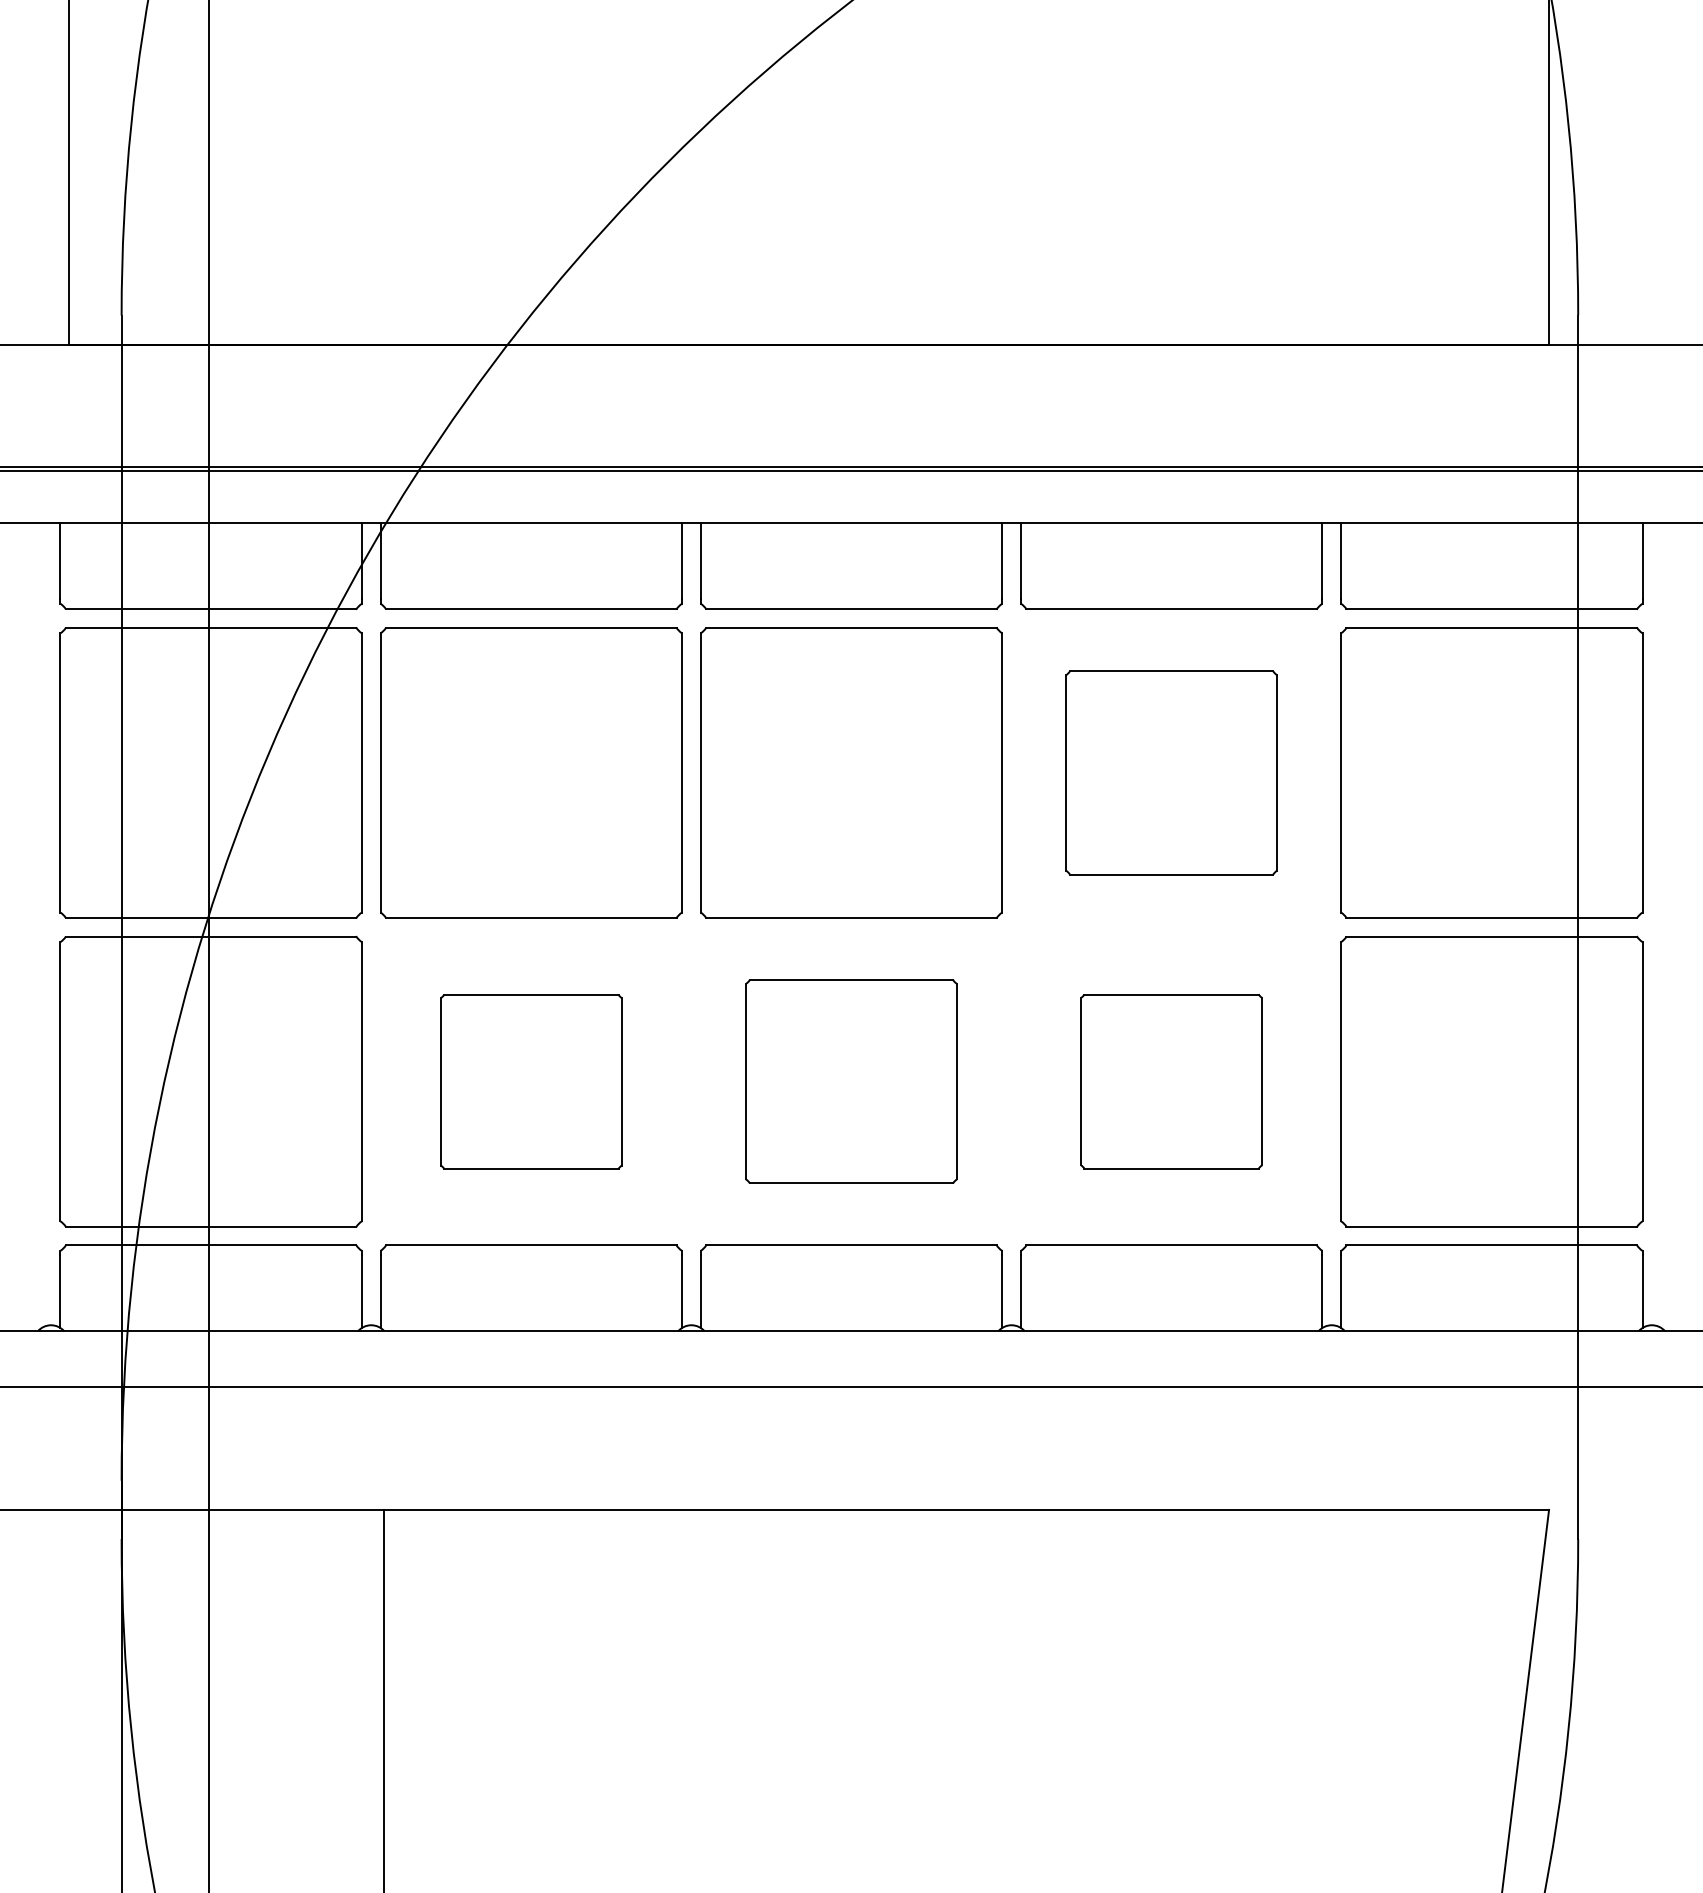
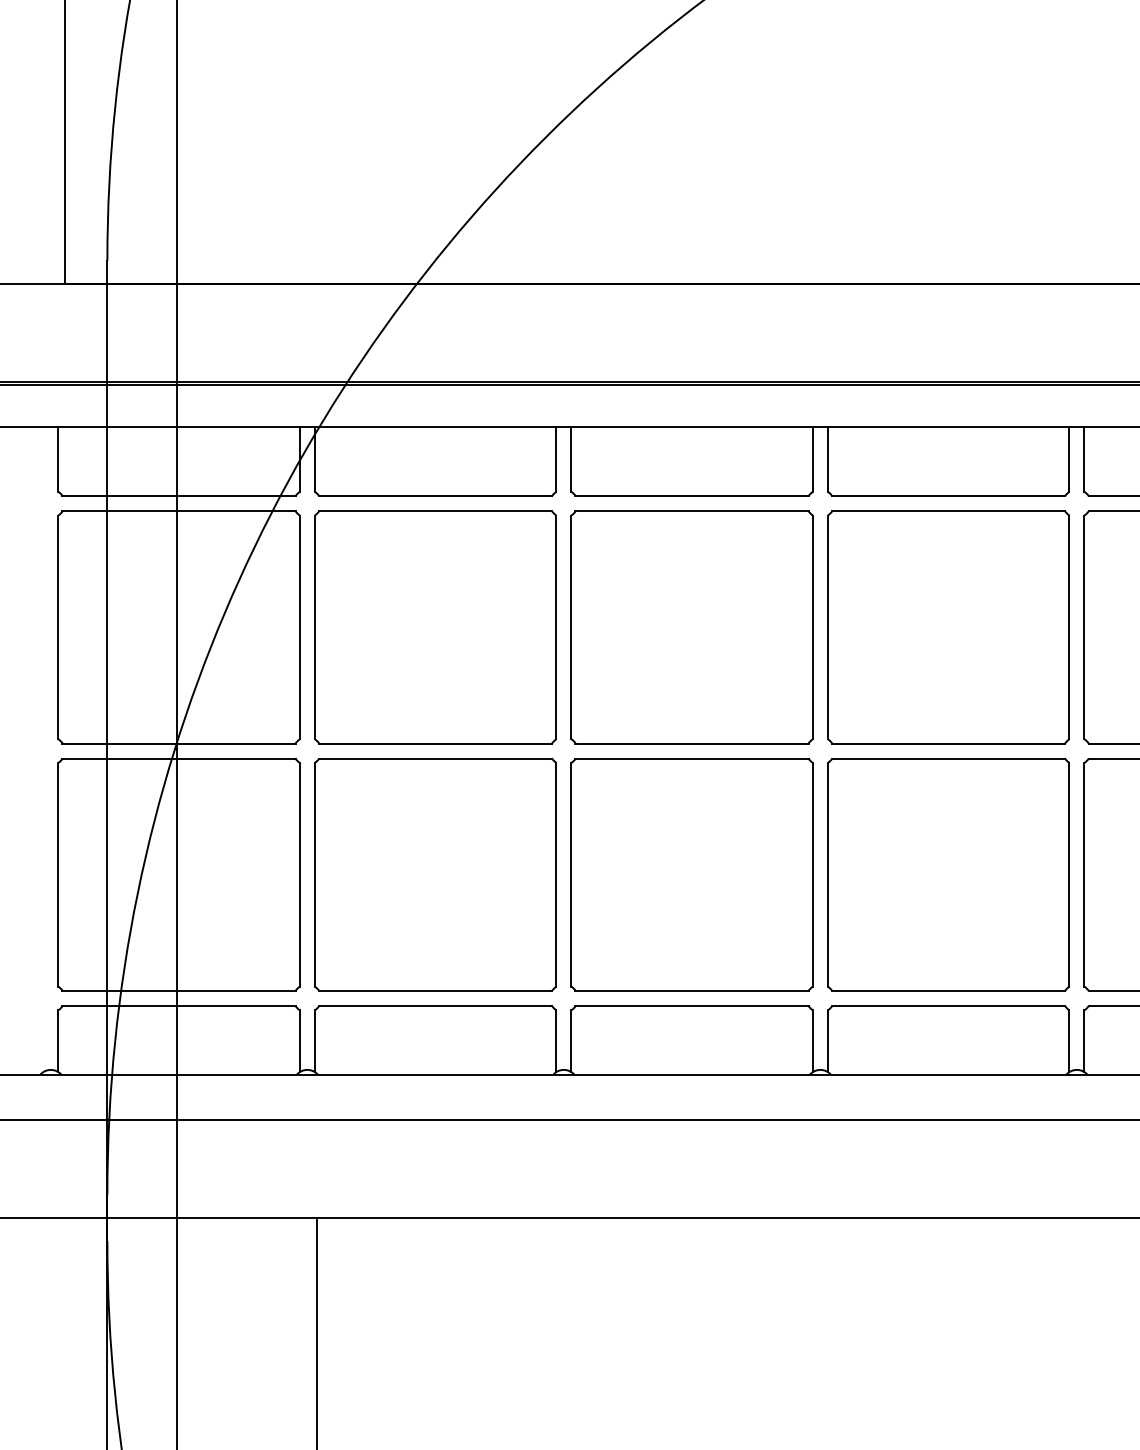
part: (1171, 772) -> (948, 627), size x1.43
part: (531, 1081) -> (435, 874), size x1.67
part: (851, 1081) -> (692, 874), size x1.43
part: (1171, 1081) -> (948, 874), size x1.67

